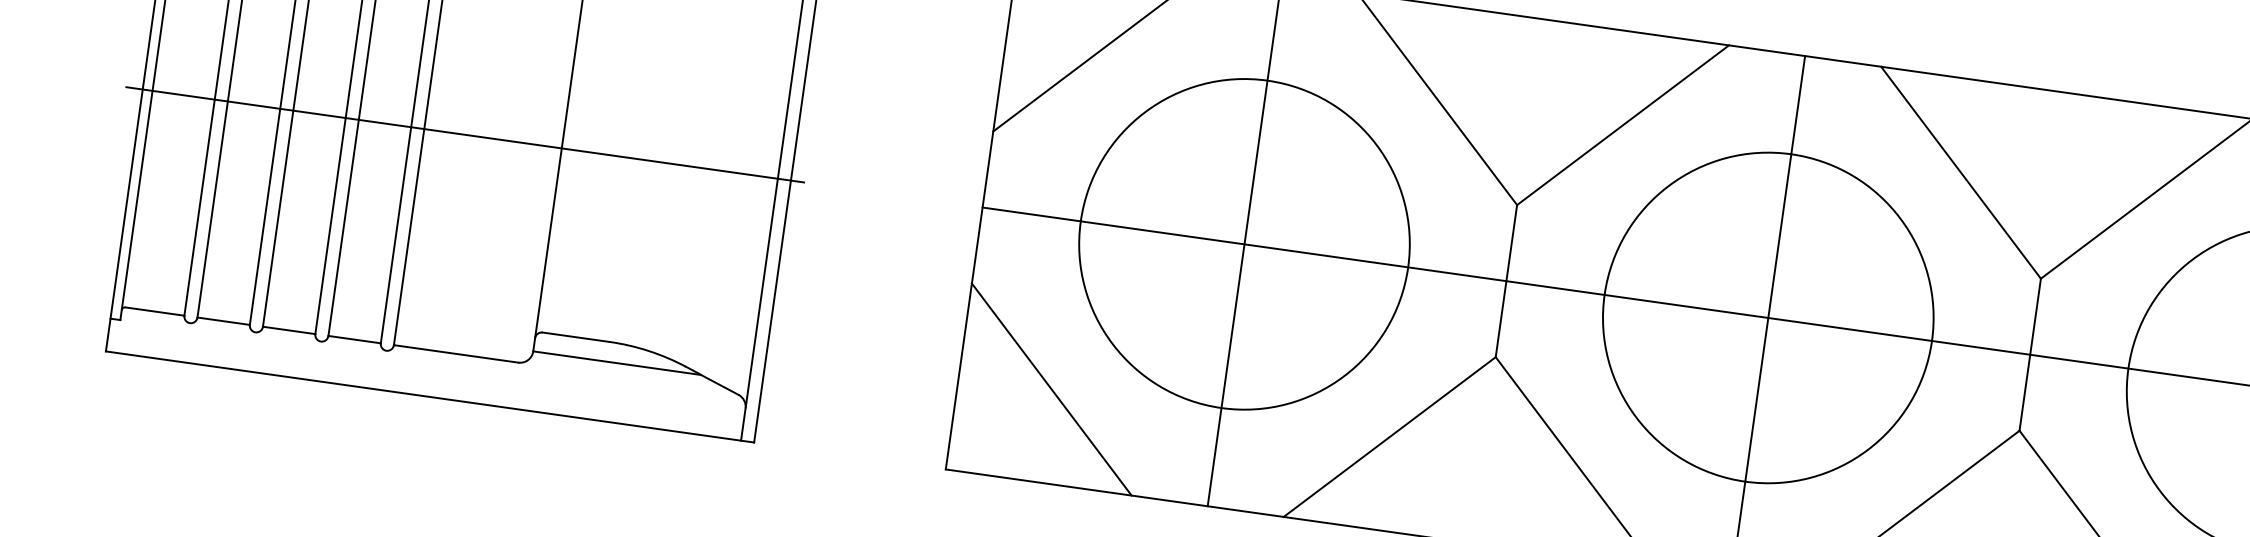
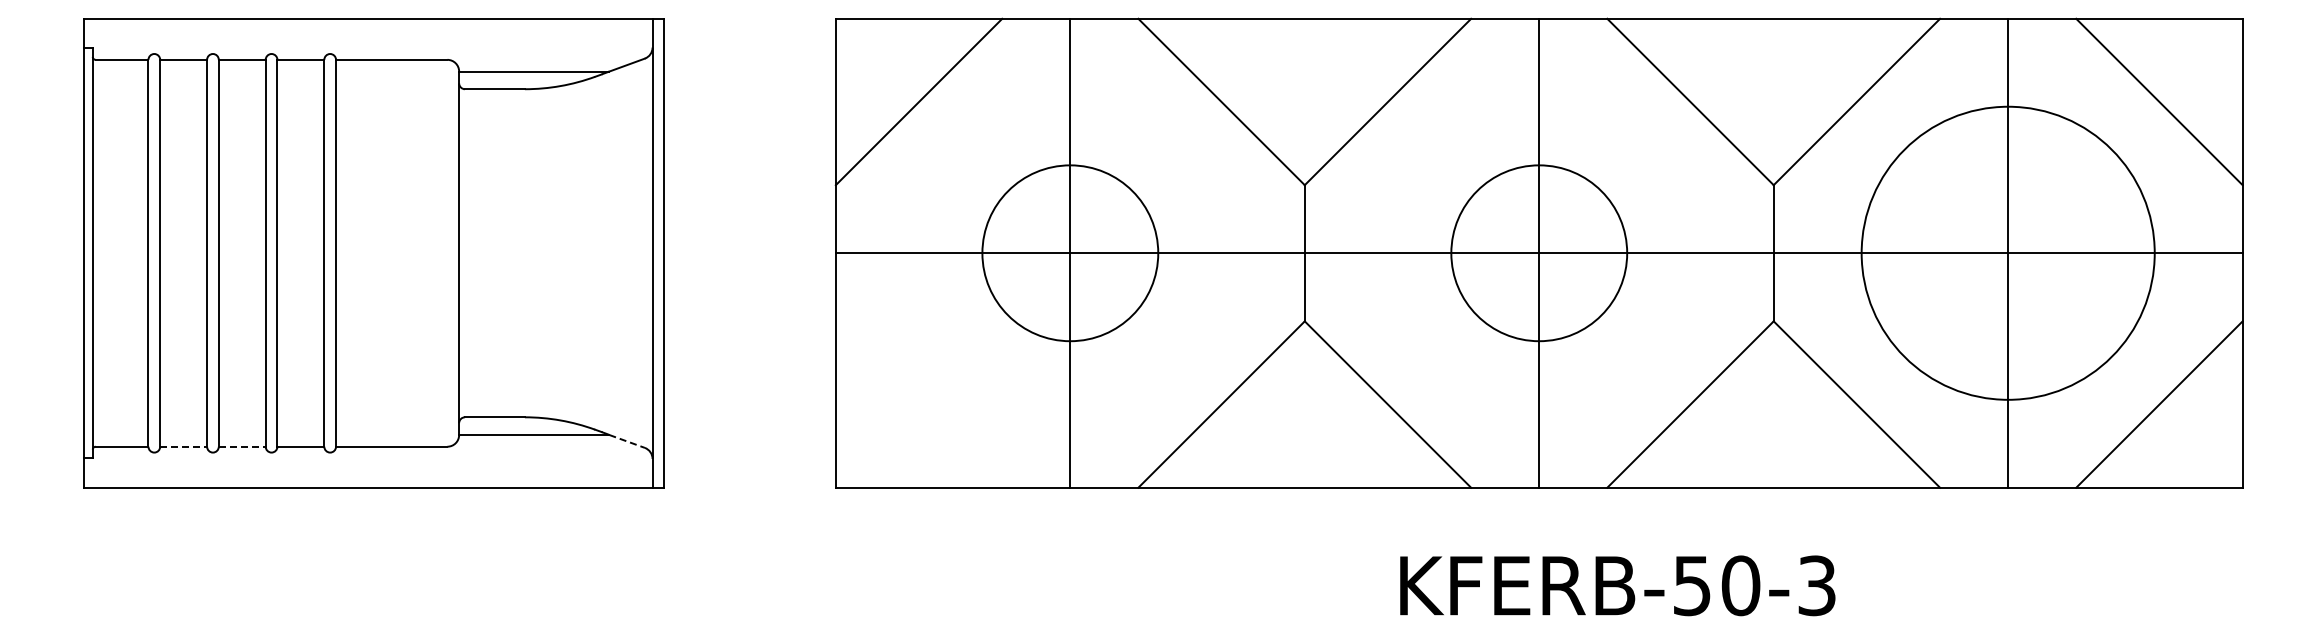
line: (464, 135) -> (372, 253), removed
circle: (1243, 243) -> (1069, 252), size x0.6
circle: (1767, 316) -> (1538, 252), size x0.6
line: (224, 321) -> (184, 446), solid -> dashed
line: (289, 330) -> (242, 446), solid -> dashed
line: (720, 385) -> (627, 441), solid -> dashed
line: (1051, 389) -> (918, 404), removed

